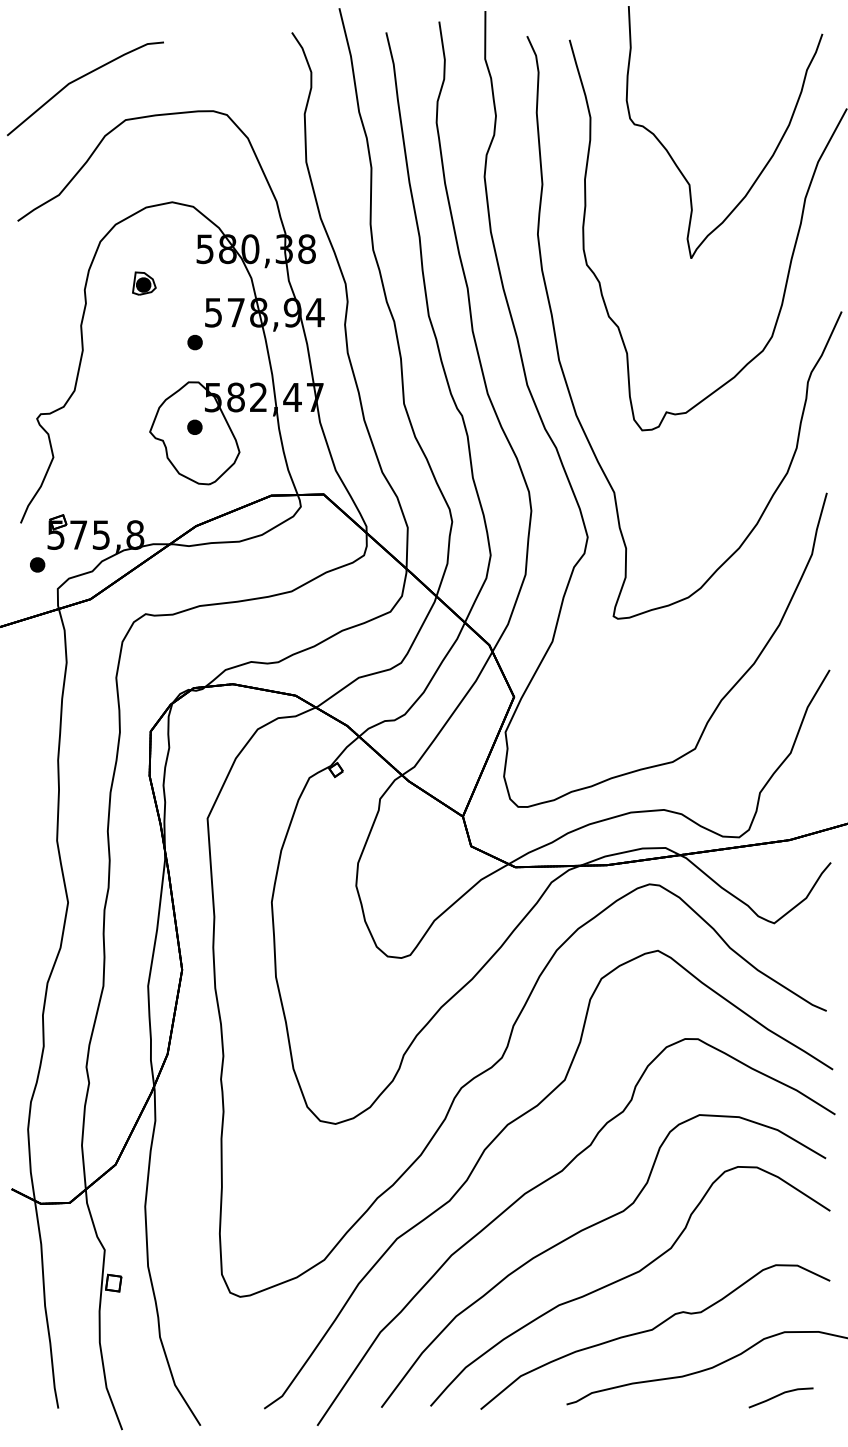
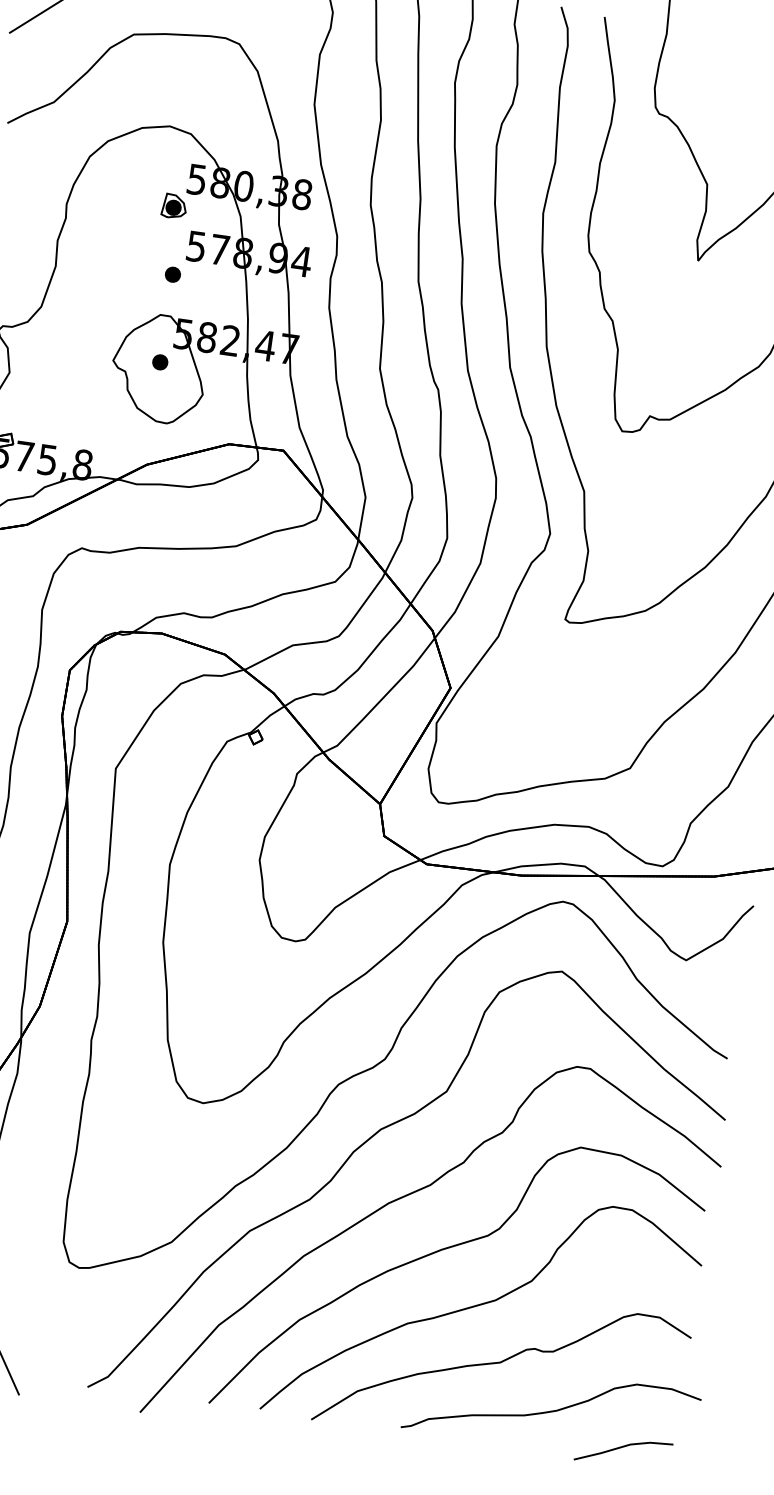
part: (144, 283) -> (174, 206), moved
part: (780, 1397) -> (622, 1451), size x1.43

